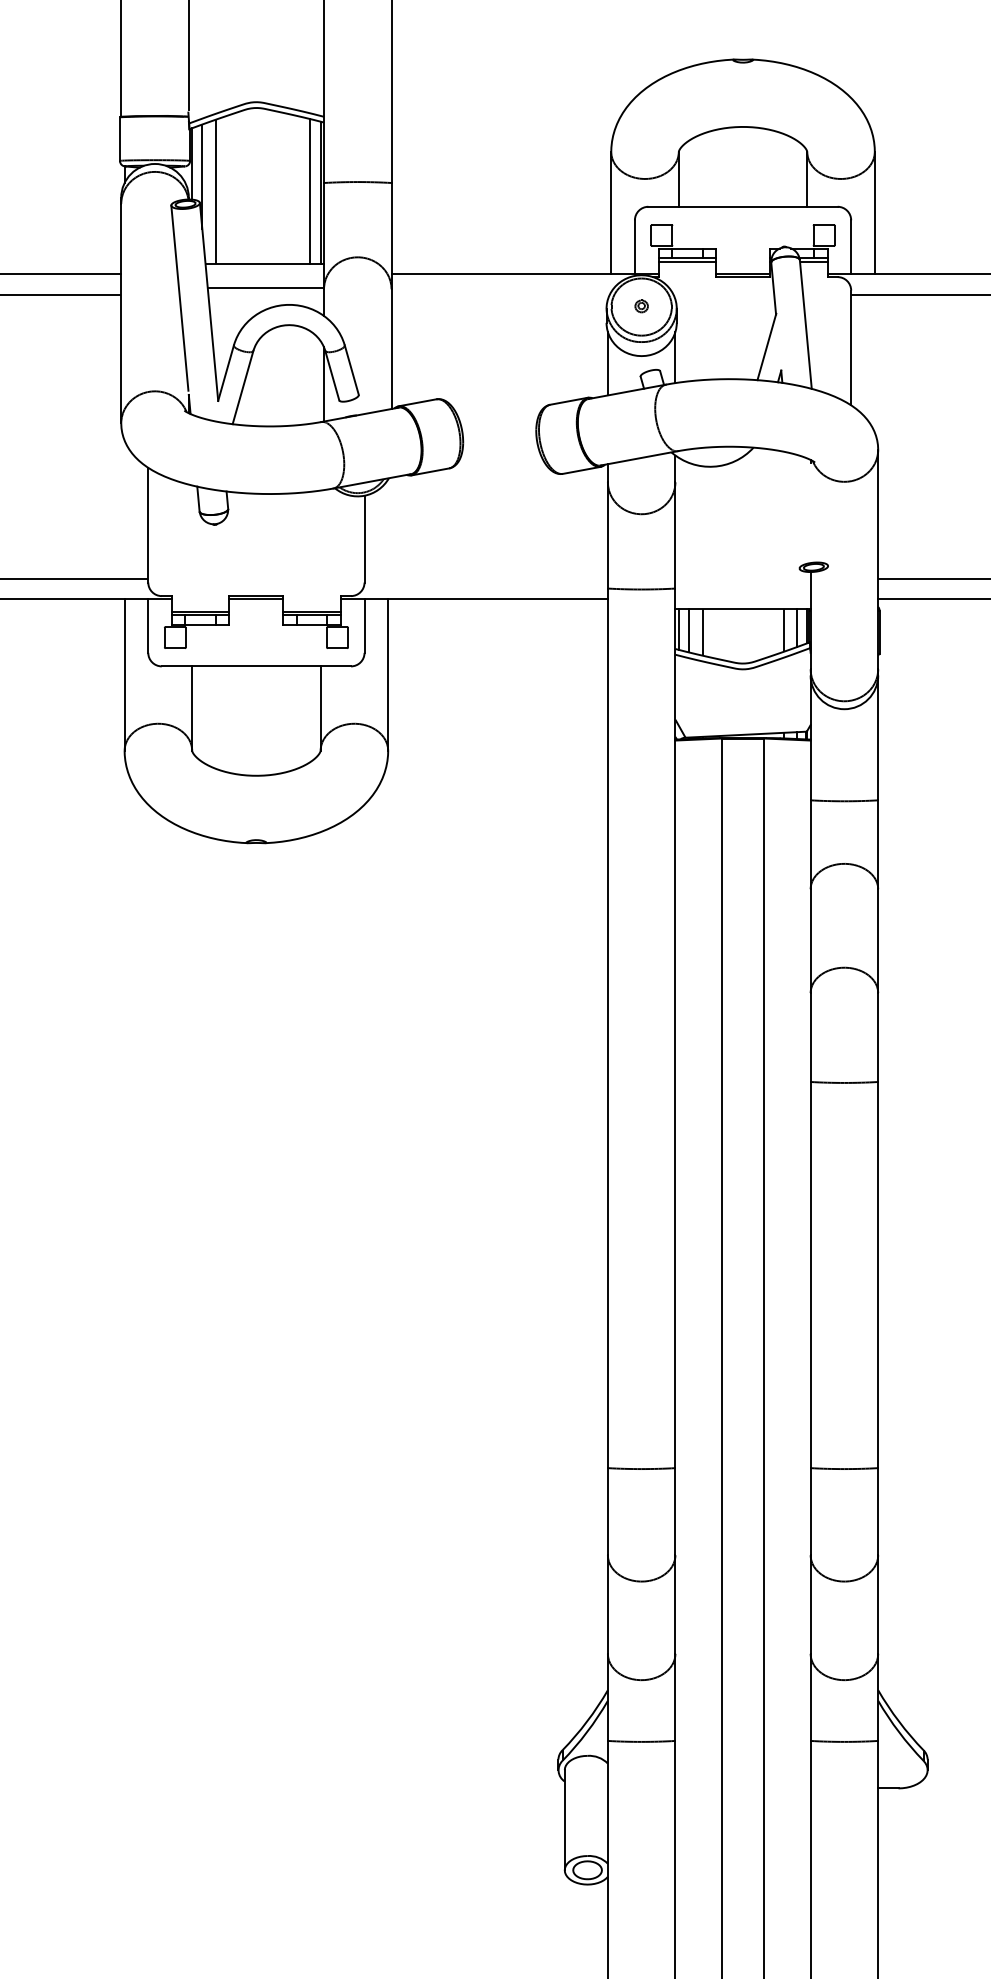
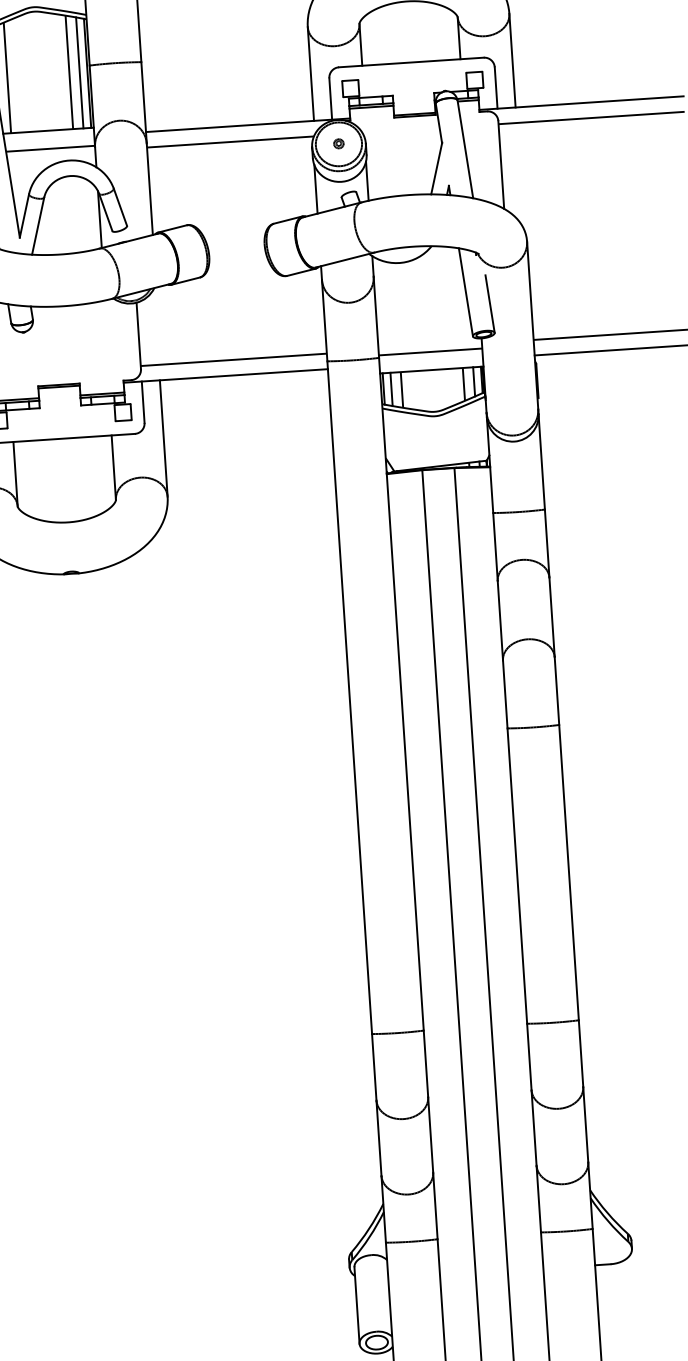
line: (296, 189) -> (68, 71), added
line: (500, 294) -> (230, 141), added
line: (793, 510) -> (465, 292), added
line: (824, 527) -> (489, 303), added
line: (485, 578) -> (233, 359), added
line: (742, 585) -> (430, 352), added

